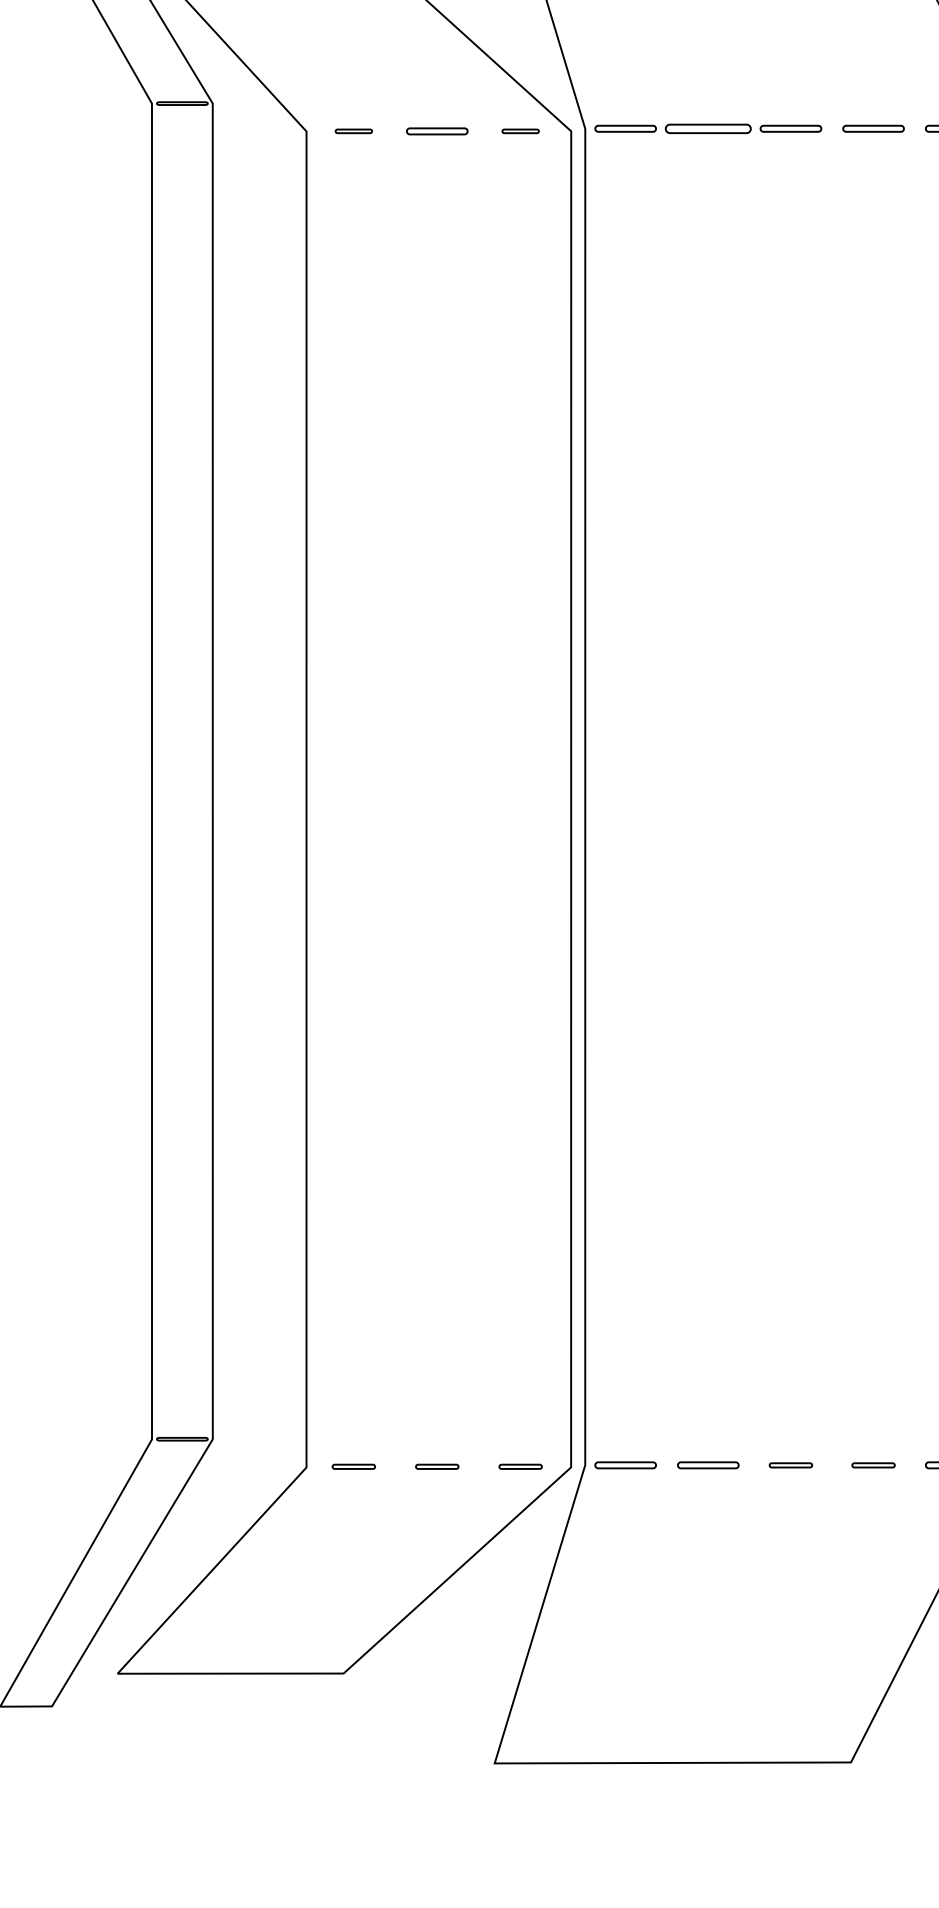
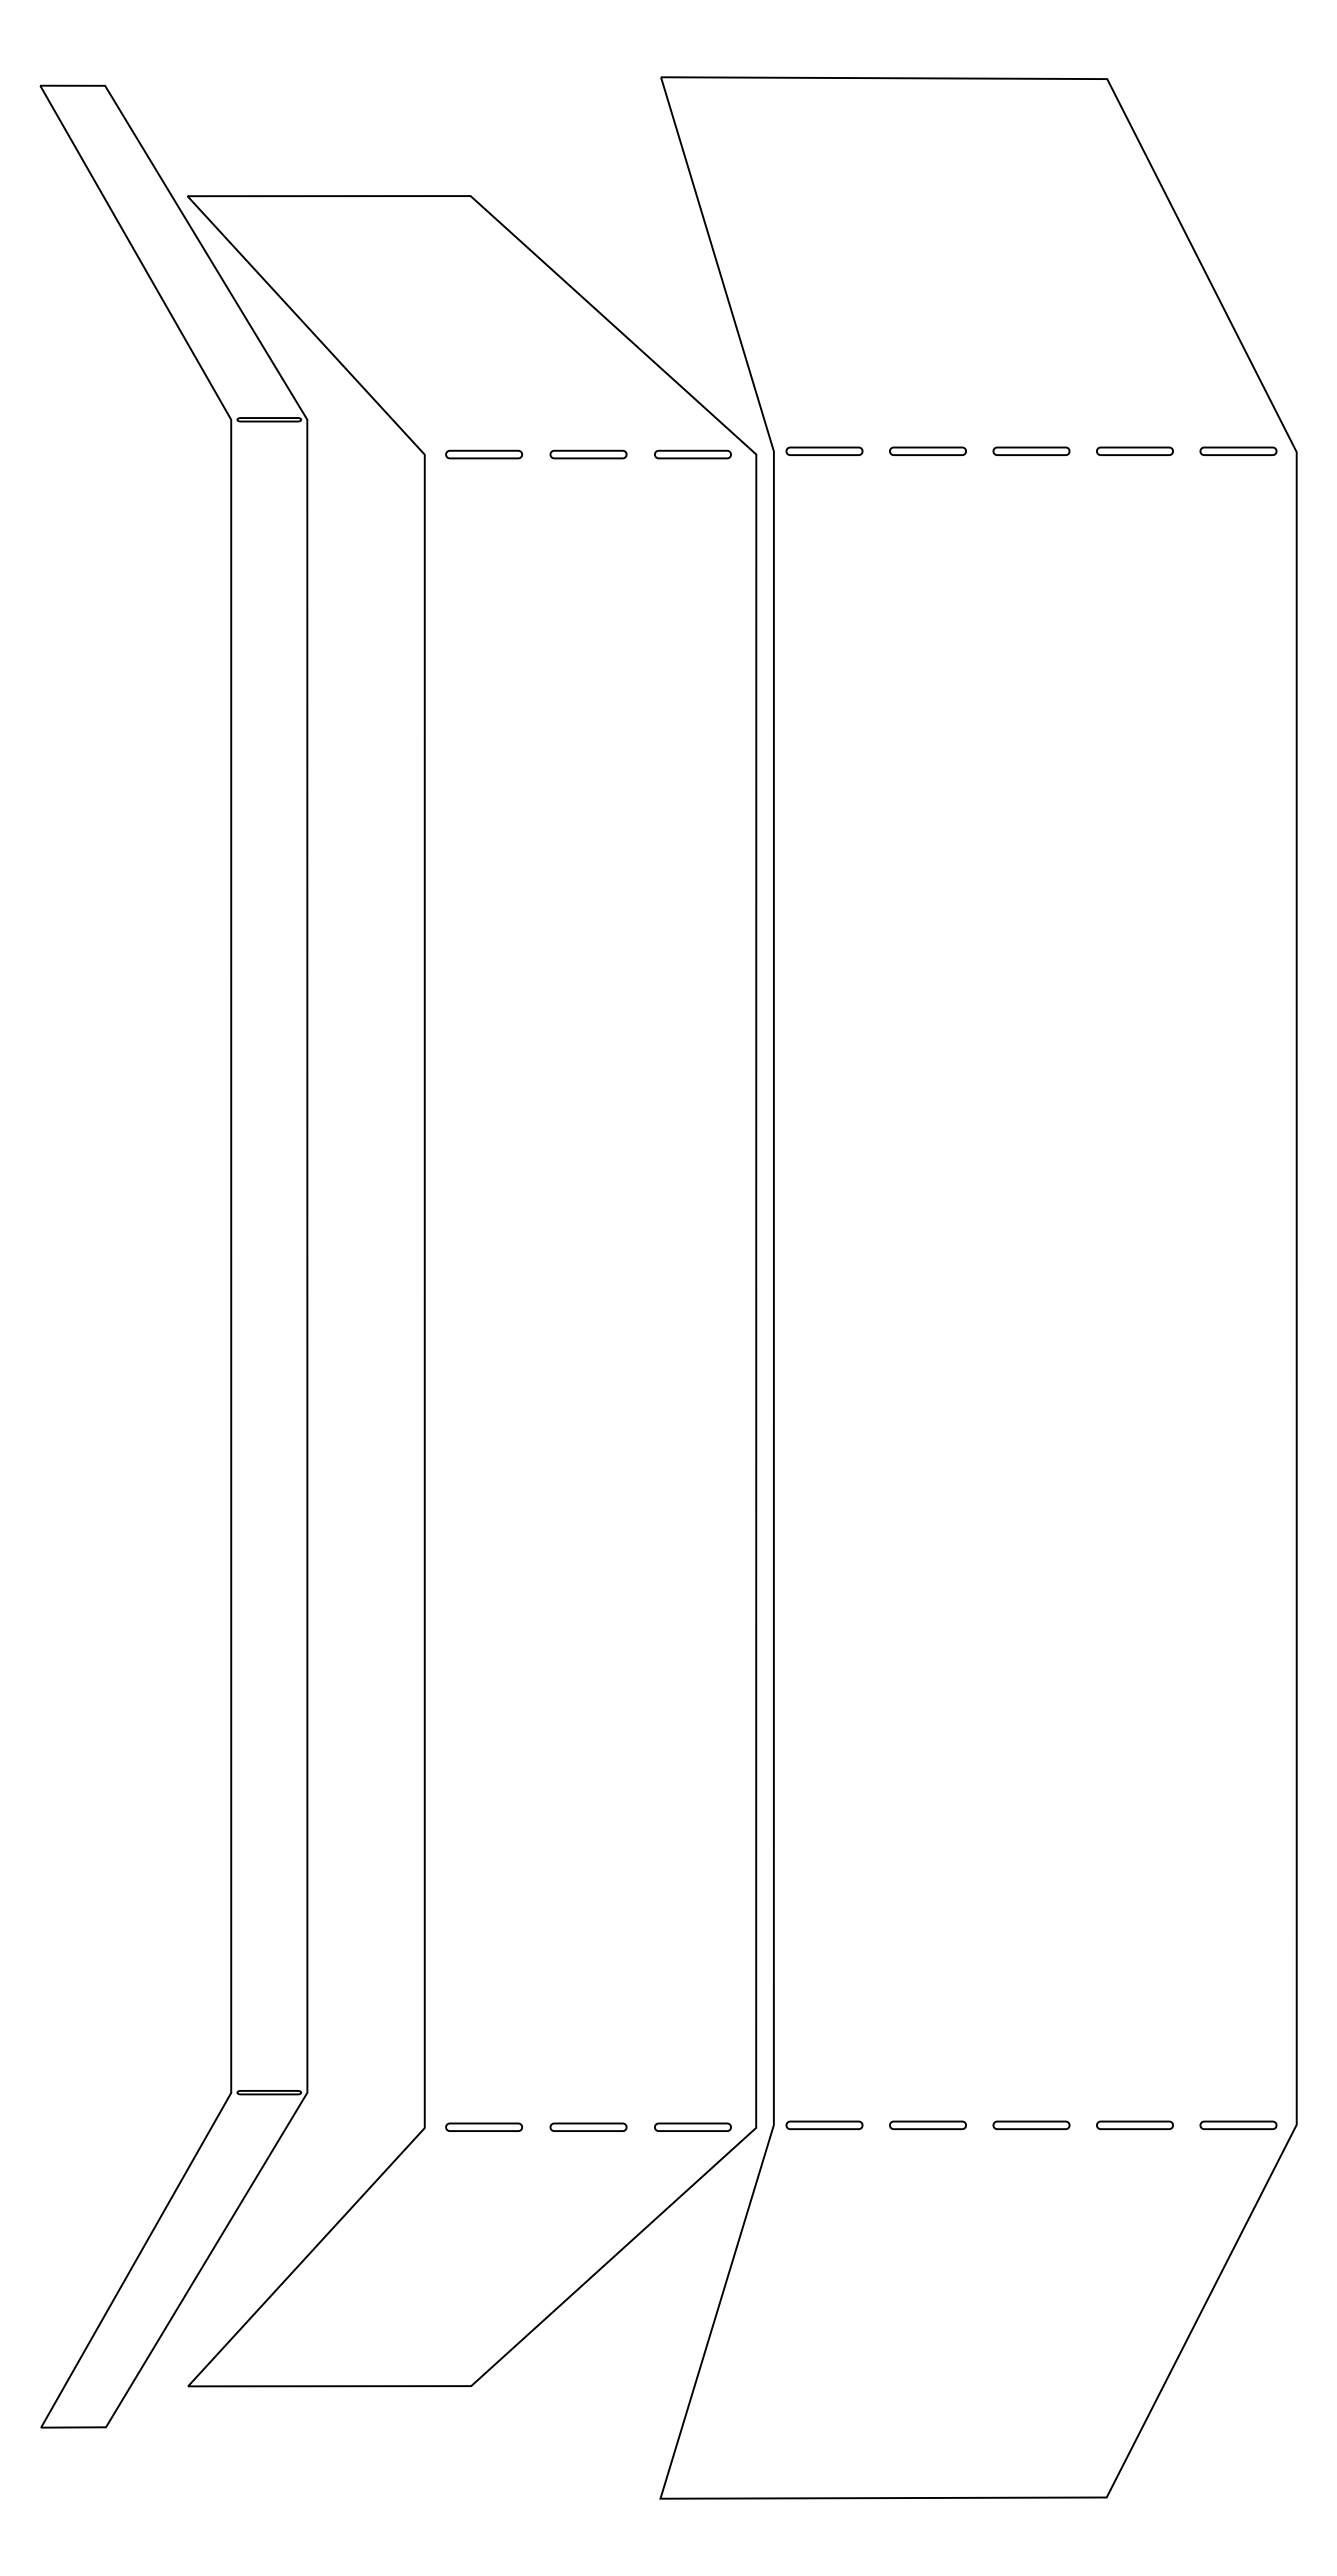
part: (707, 128) -> (927, 450), size x0.71
part: (353, 131) -> (483, 454), size x1.67
part: (520, 131) -> (692, 454), size x1.67
part: (790, 1465) -> (1031, 2125), size x1.43
part: (873, 1465) -> (1134, 2125), size x1.43
part: (353, 1466) -> (483, 2126), size x1.43
part: (437, 1466) -> (588, 2126), size x1.43
part: (520, 1466) -> (692, 2126), size x1.43

